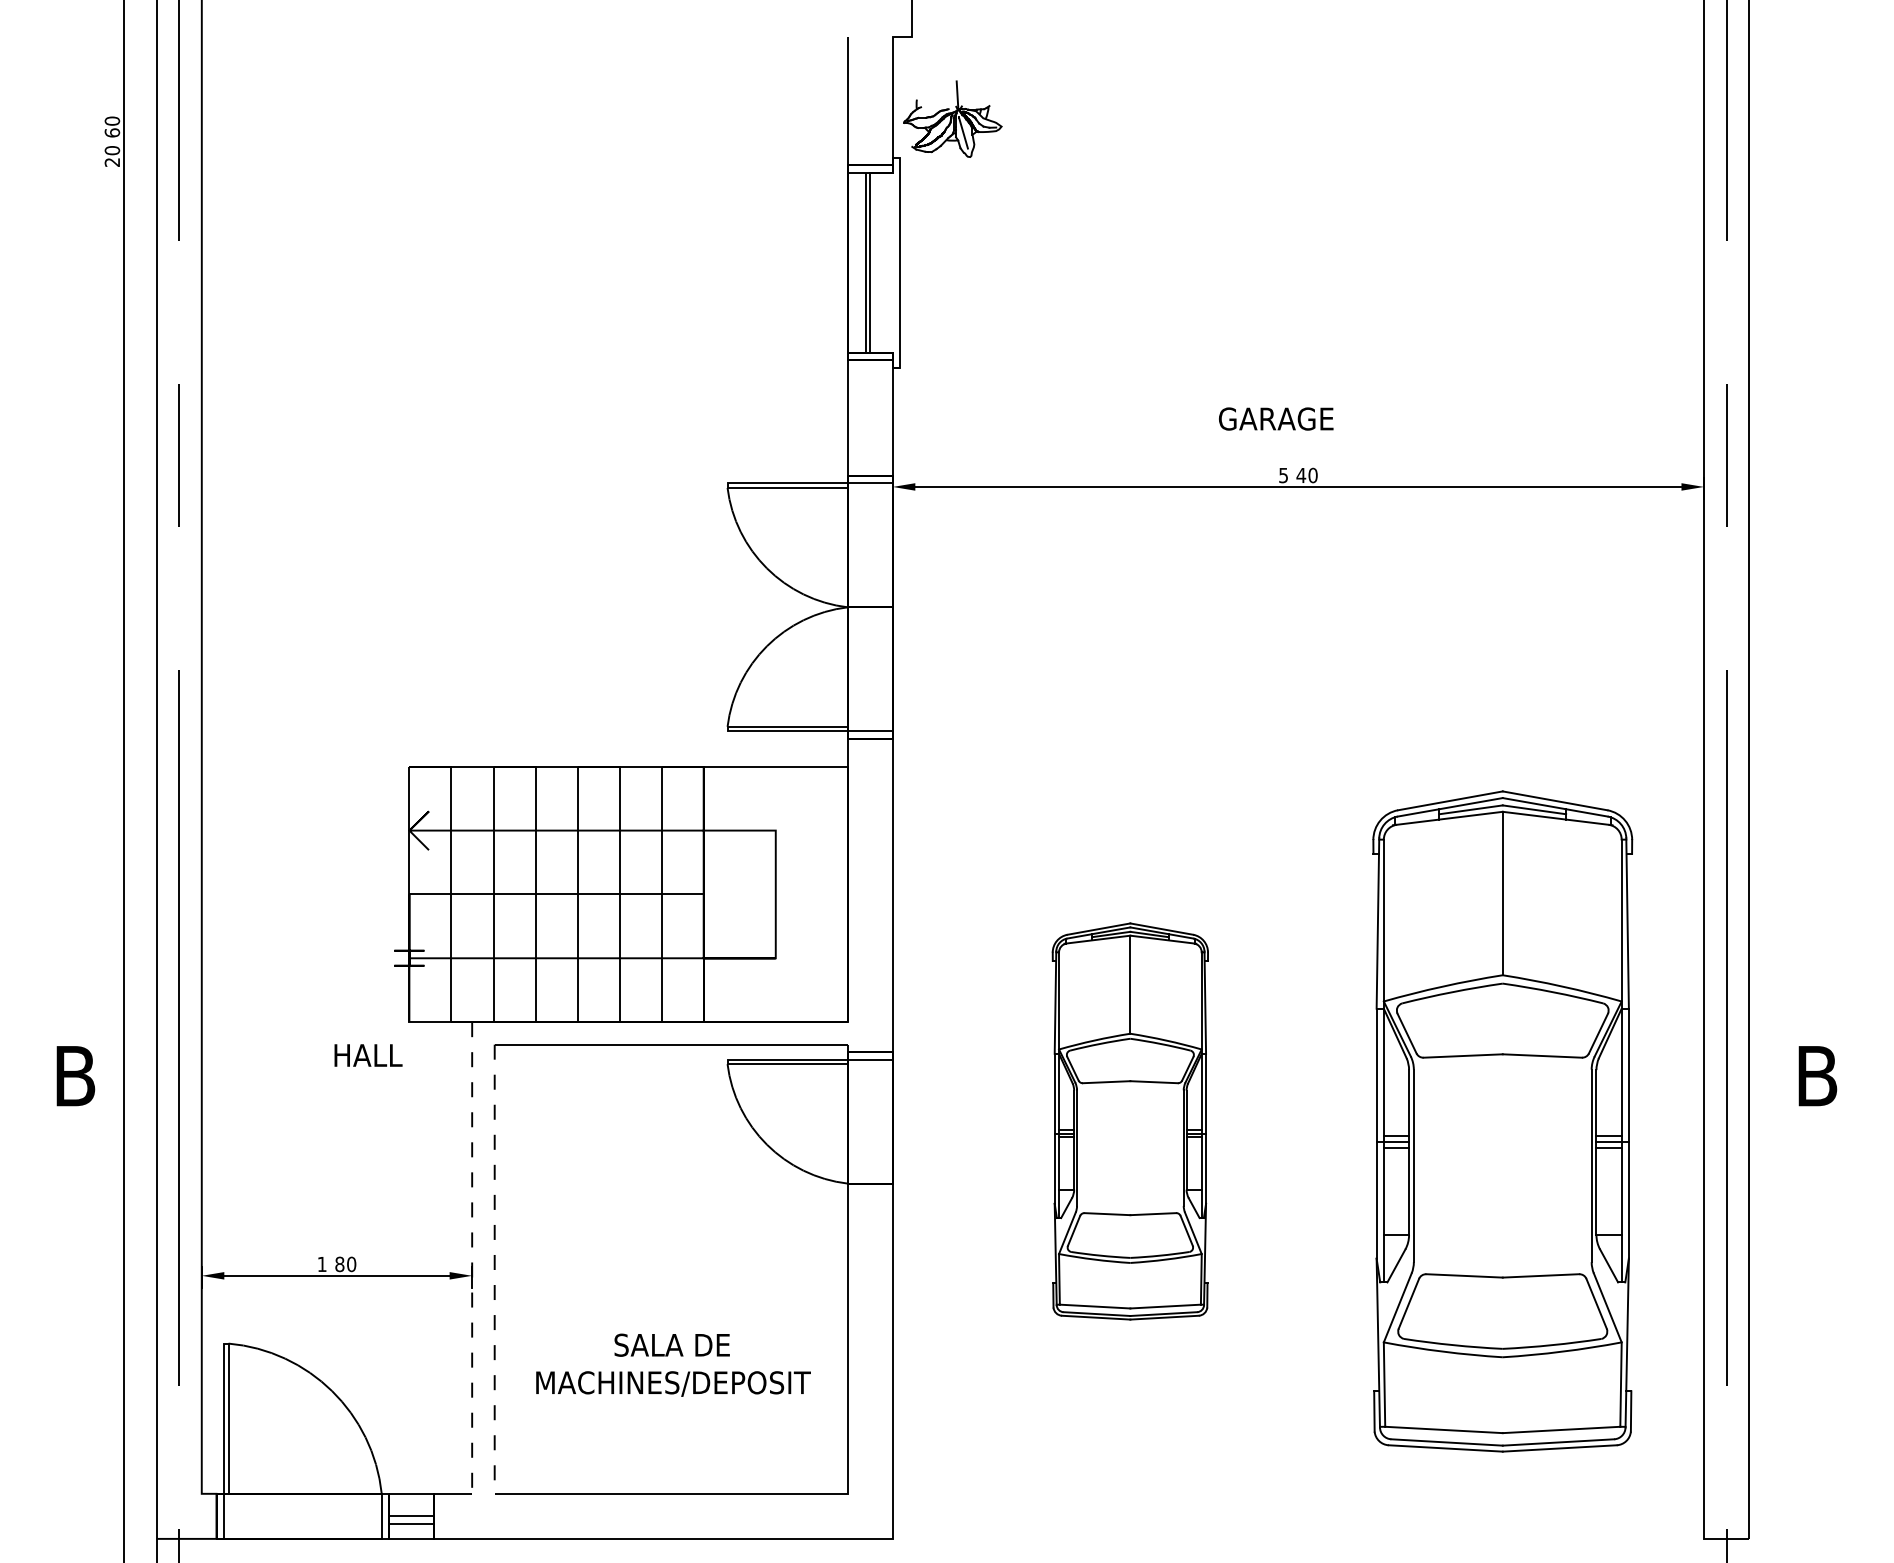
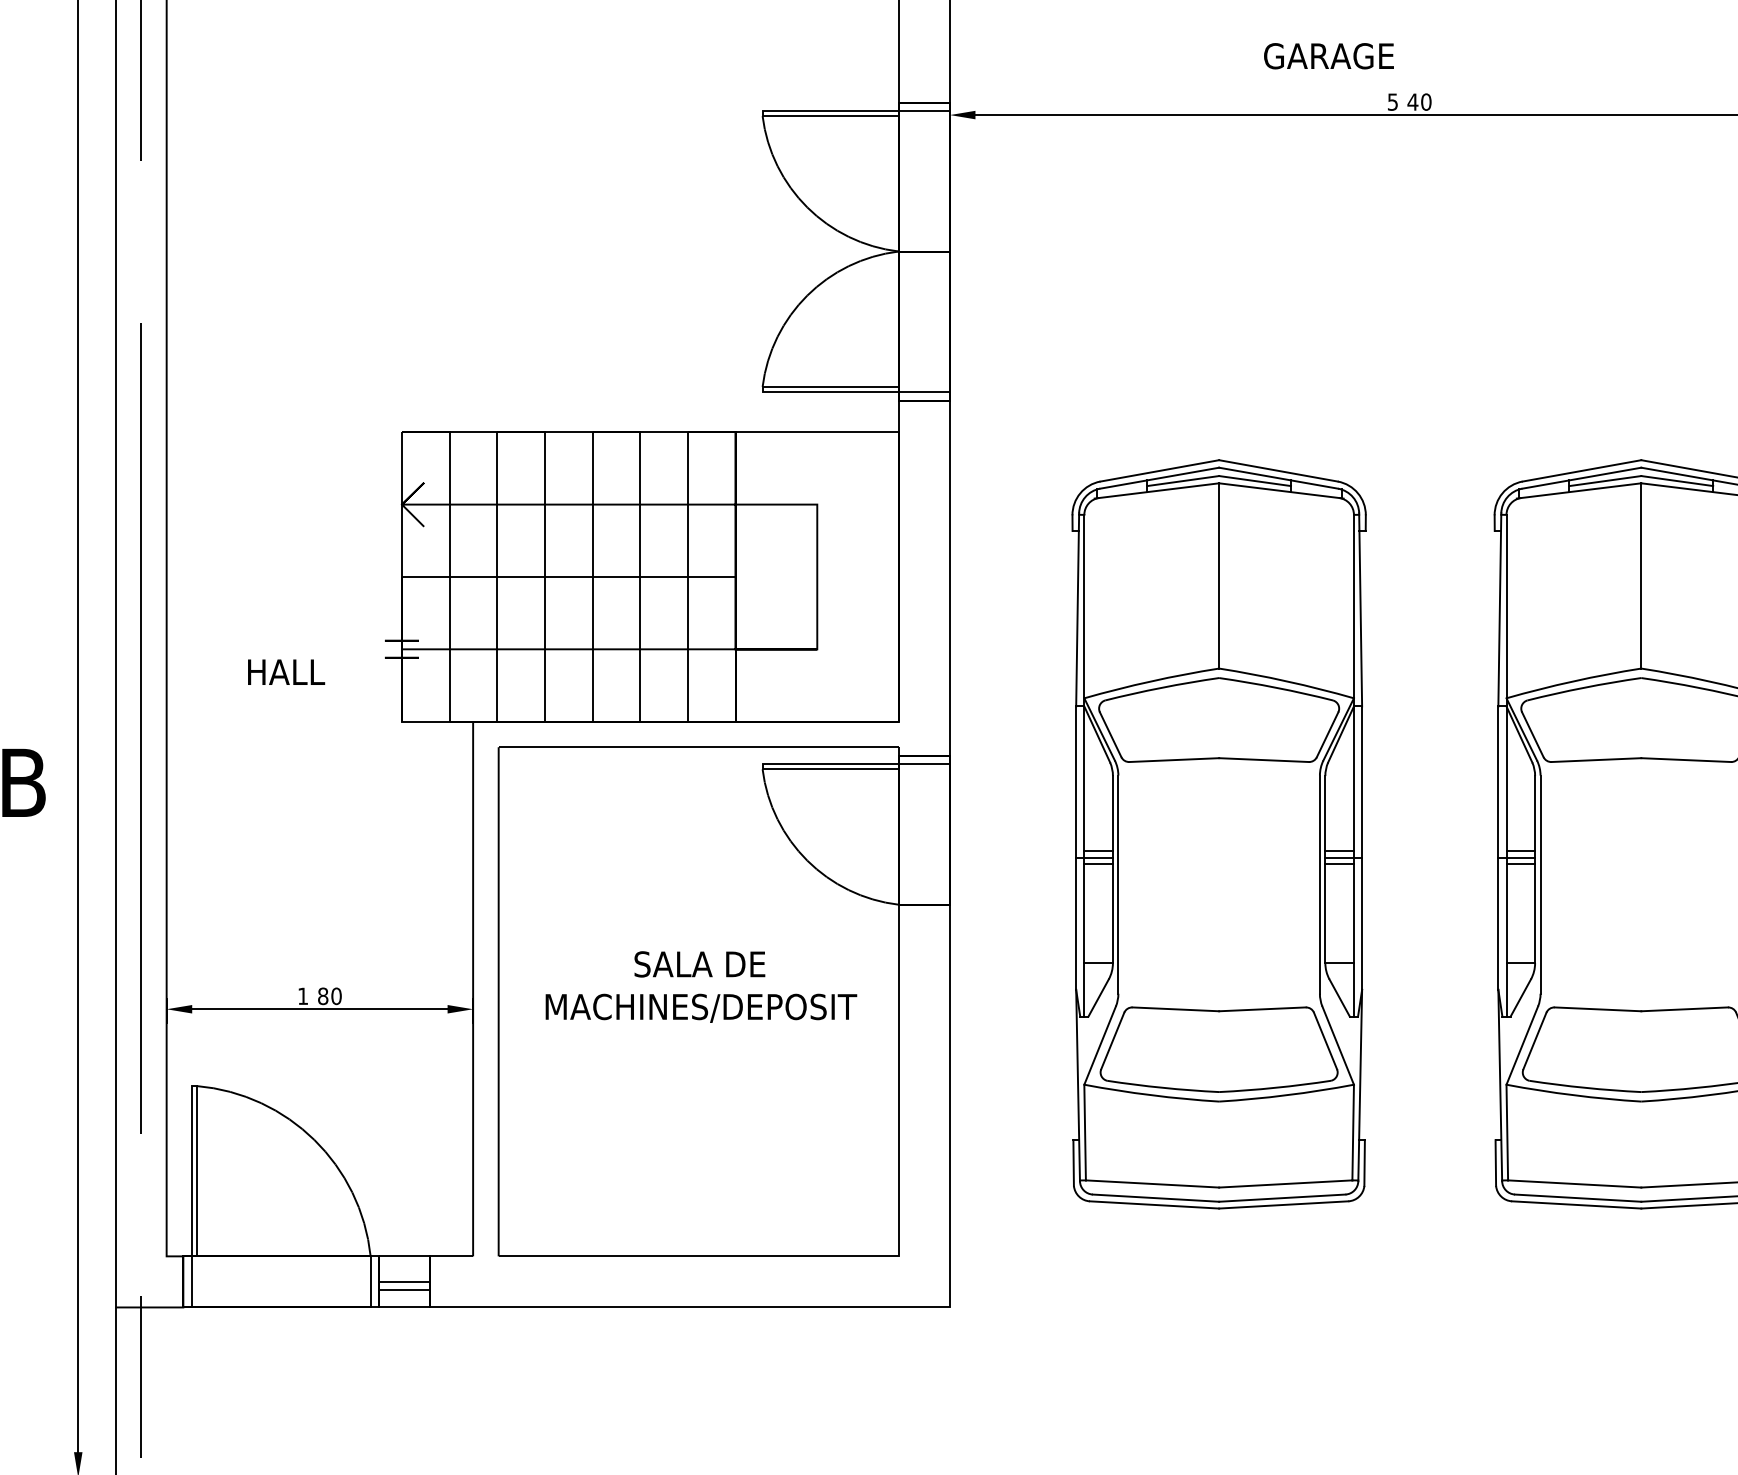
text: (1276, 418) -> (1329, 55), moved
text: (368, 1055) -> (286, 672), moved
part: (1130, 1121) -> (1219, 834), size x1.67
line: (472, 1257) -> (473, 988), dashed -> solid
line: (494, 1269) -> (498, 1002), dashed -> solid
text: (673, 1364) -> (701, 986), moved

